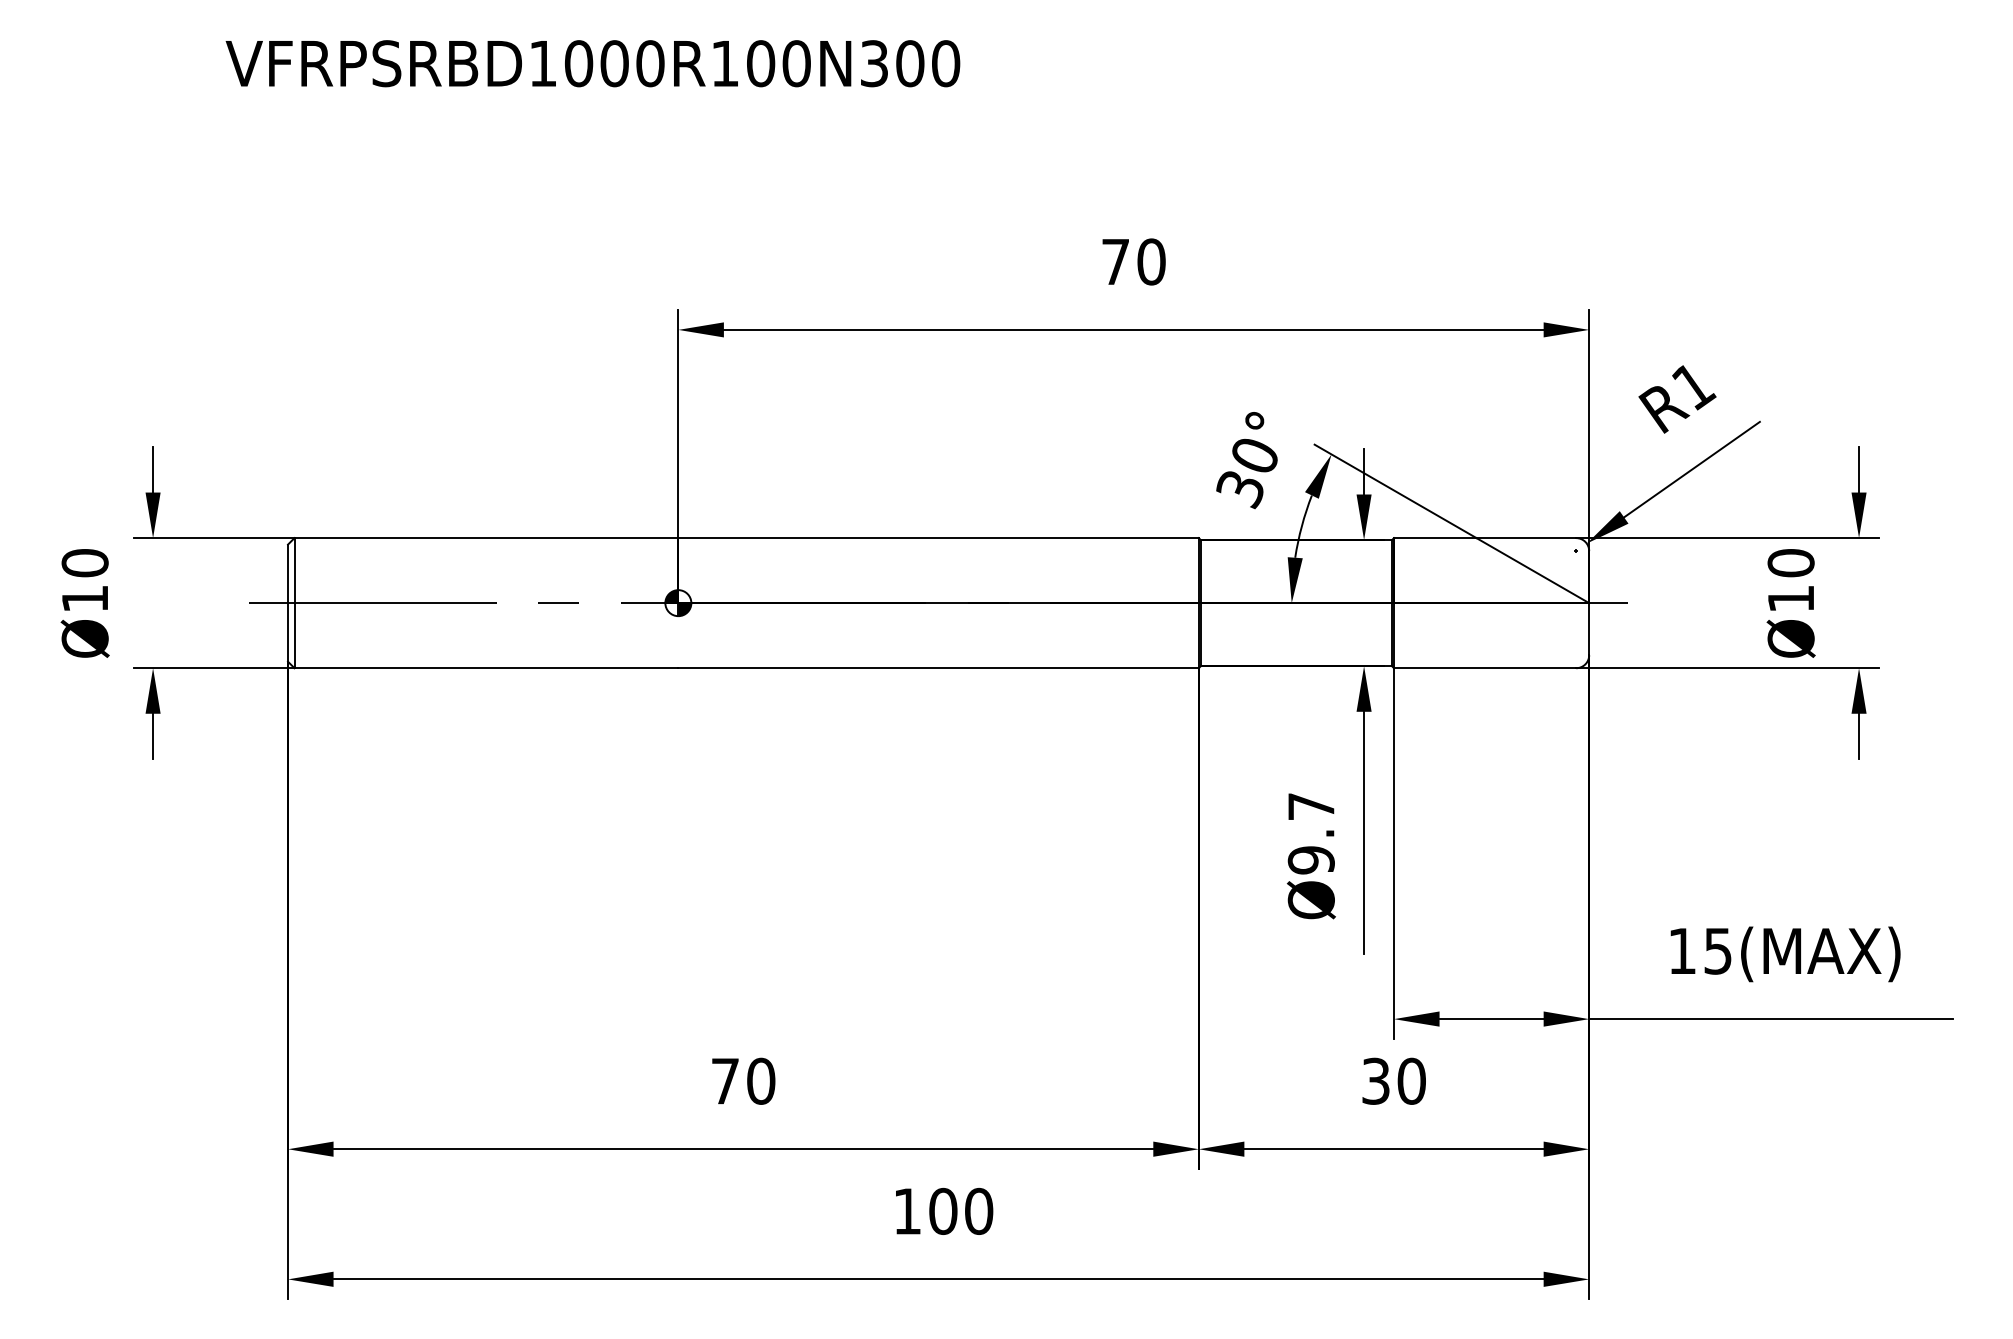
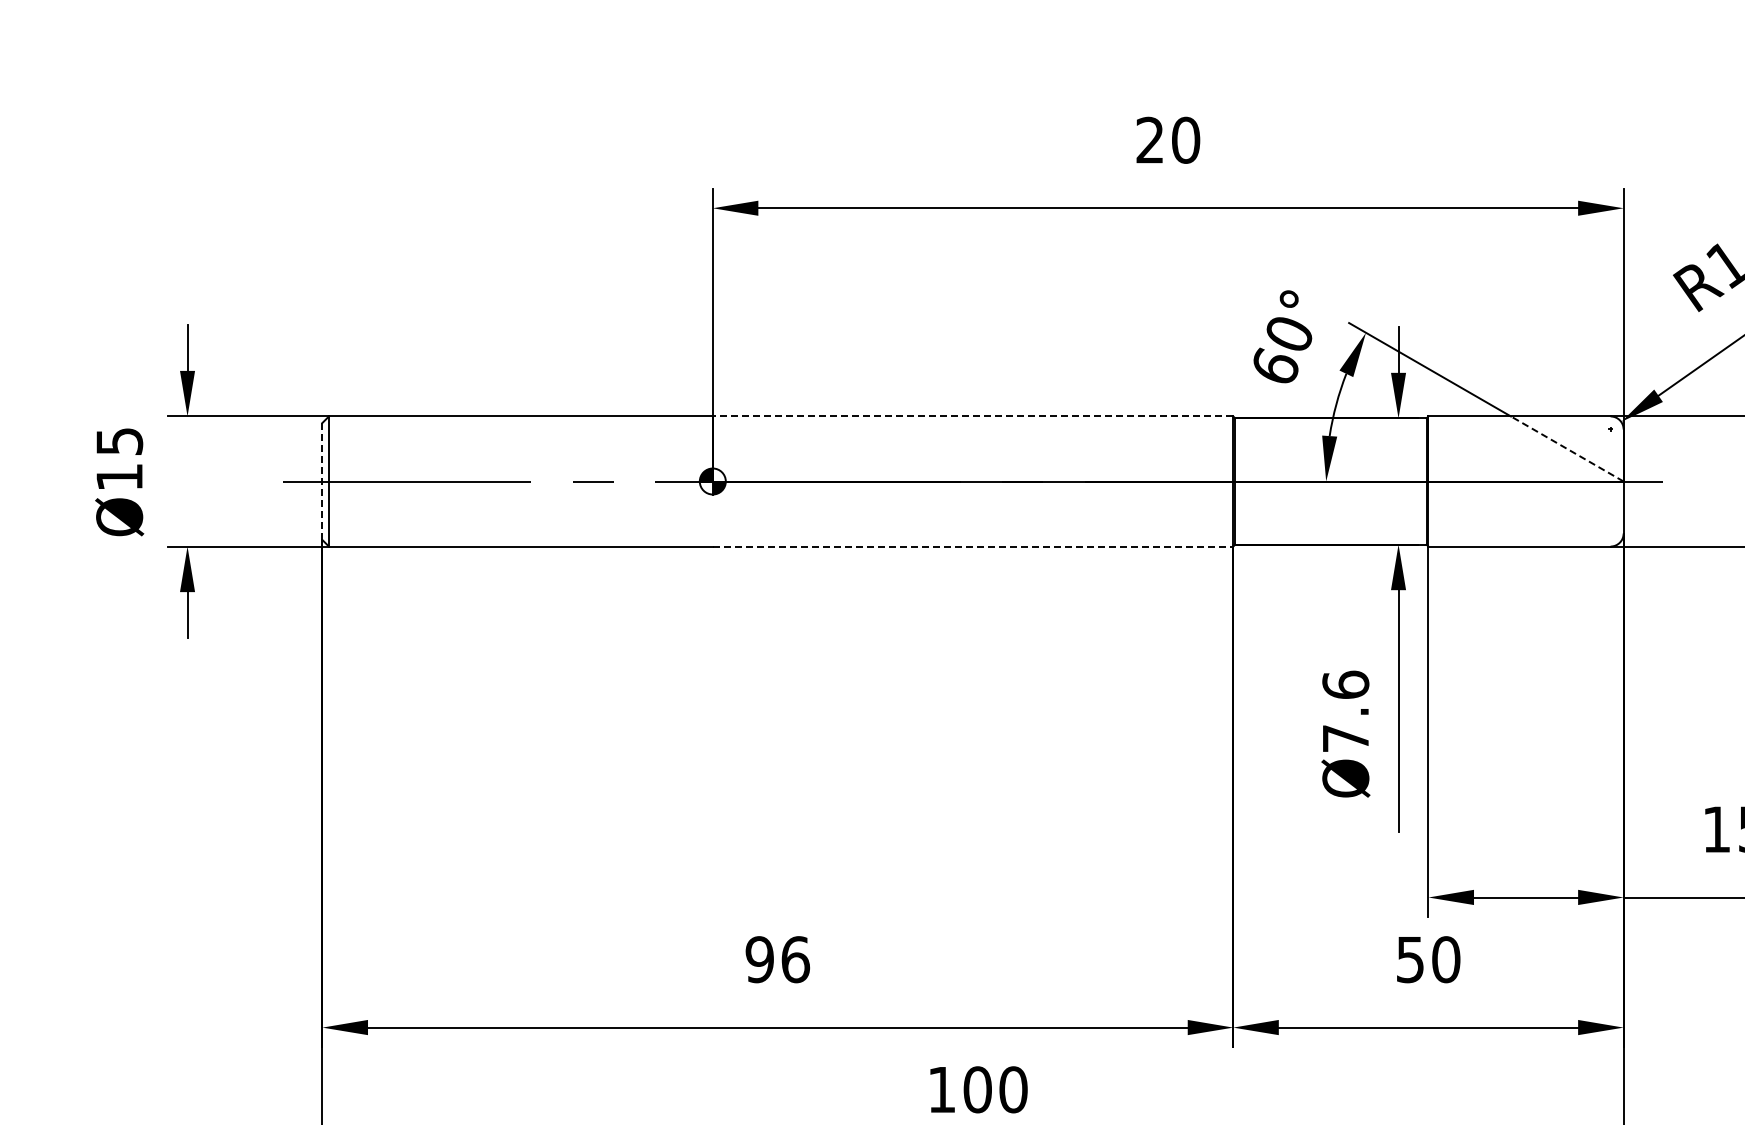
text: (1115, 261) -> (1149, 139), 70 -> 20
text: (1239, 489) -> (1273, 367), 30° -> 60°
line: (938, 538) -> (972, 416), solid -> dashed
text: (84, 563) -> (118, 441), Ø10 -> Ø15
line: (1532, 570) -> (1566, 448), solid -> dashed
line: (288, 603) -> (322, 481), solid -> dashed
line: (939, 668) -> (973, 546), solid -> dashed
text: (1310, 833) -> (1344, 711), Ø9.7 -> Ø7.6
text: (743, 1080) -> (777, 958), 70 -> 96
text: (1376, 1080) -> (1410, 958), 30 -> 50

